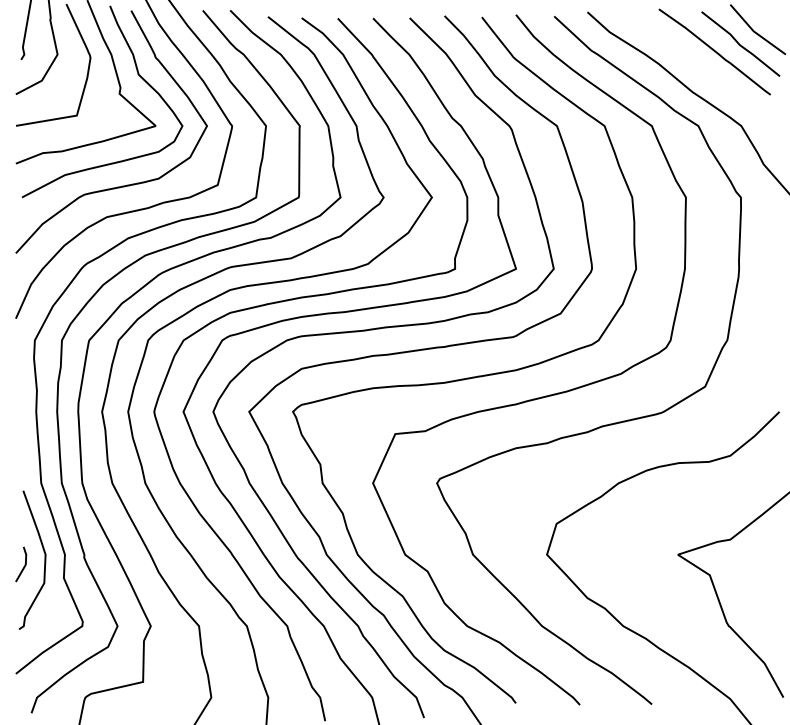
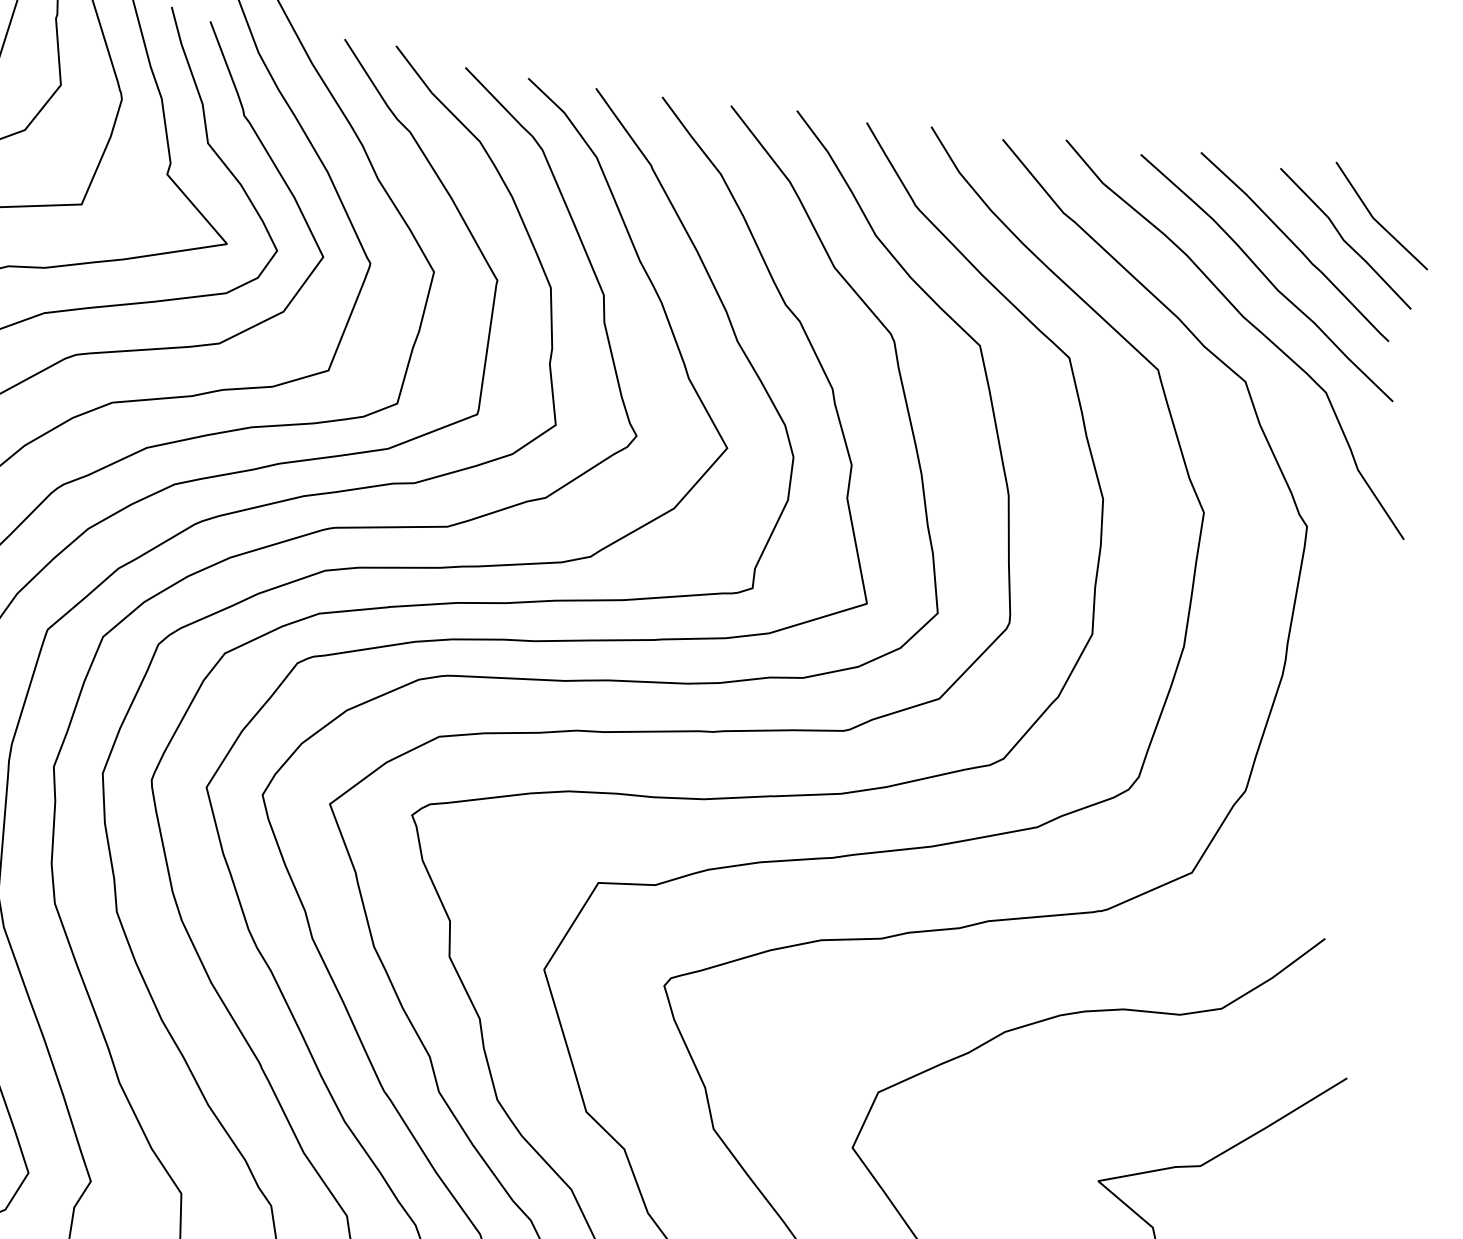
curve: (702, 70) -> (1267, 278), added

